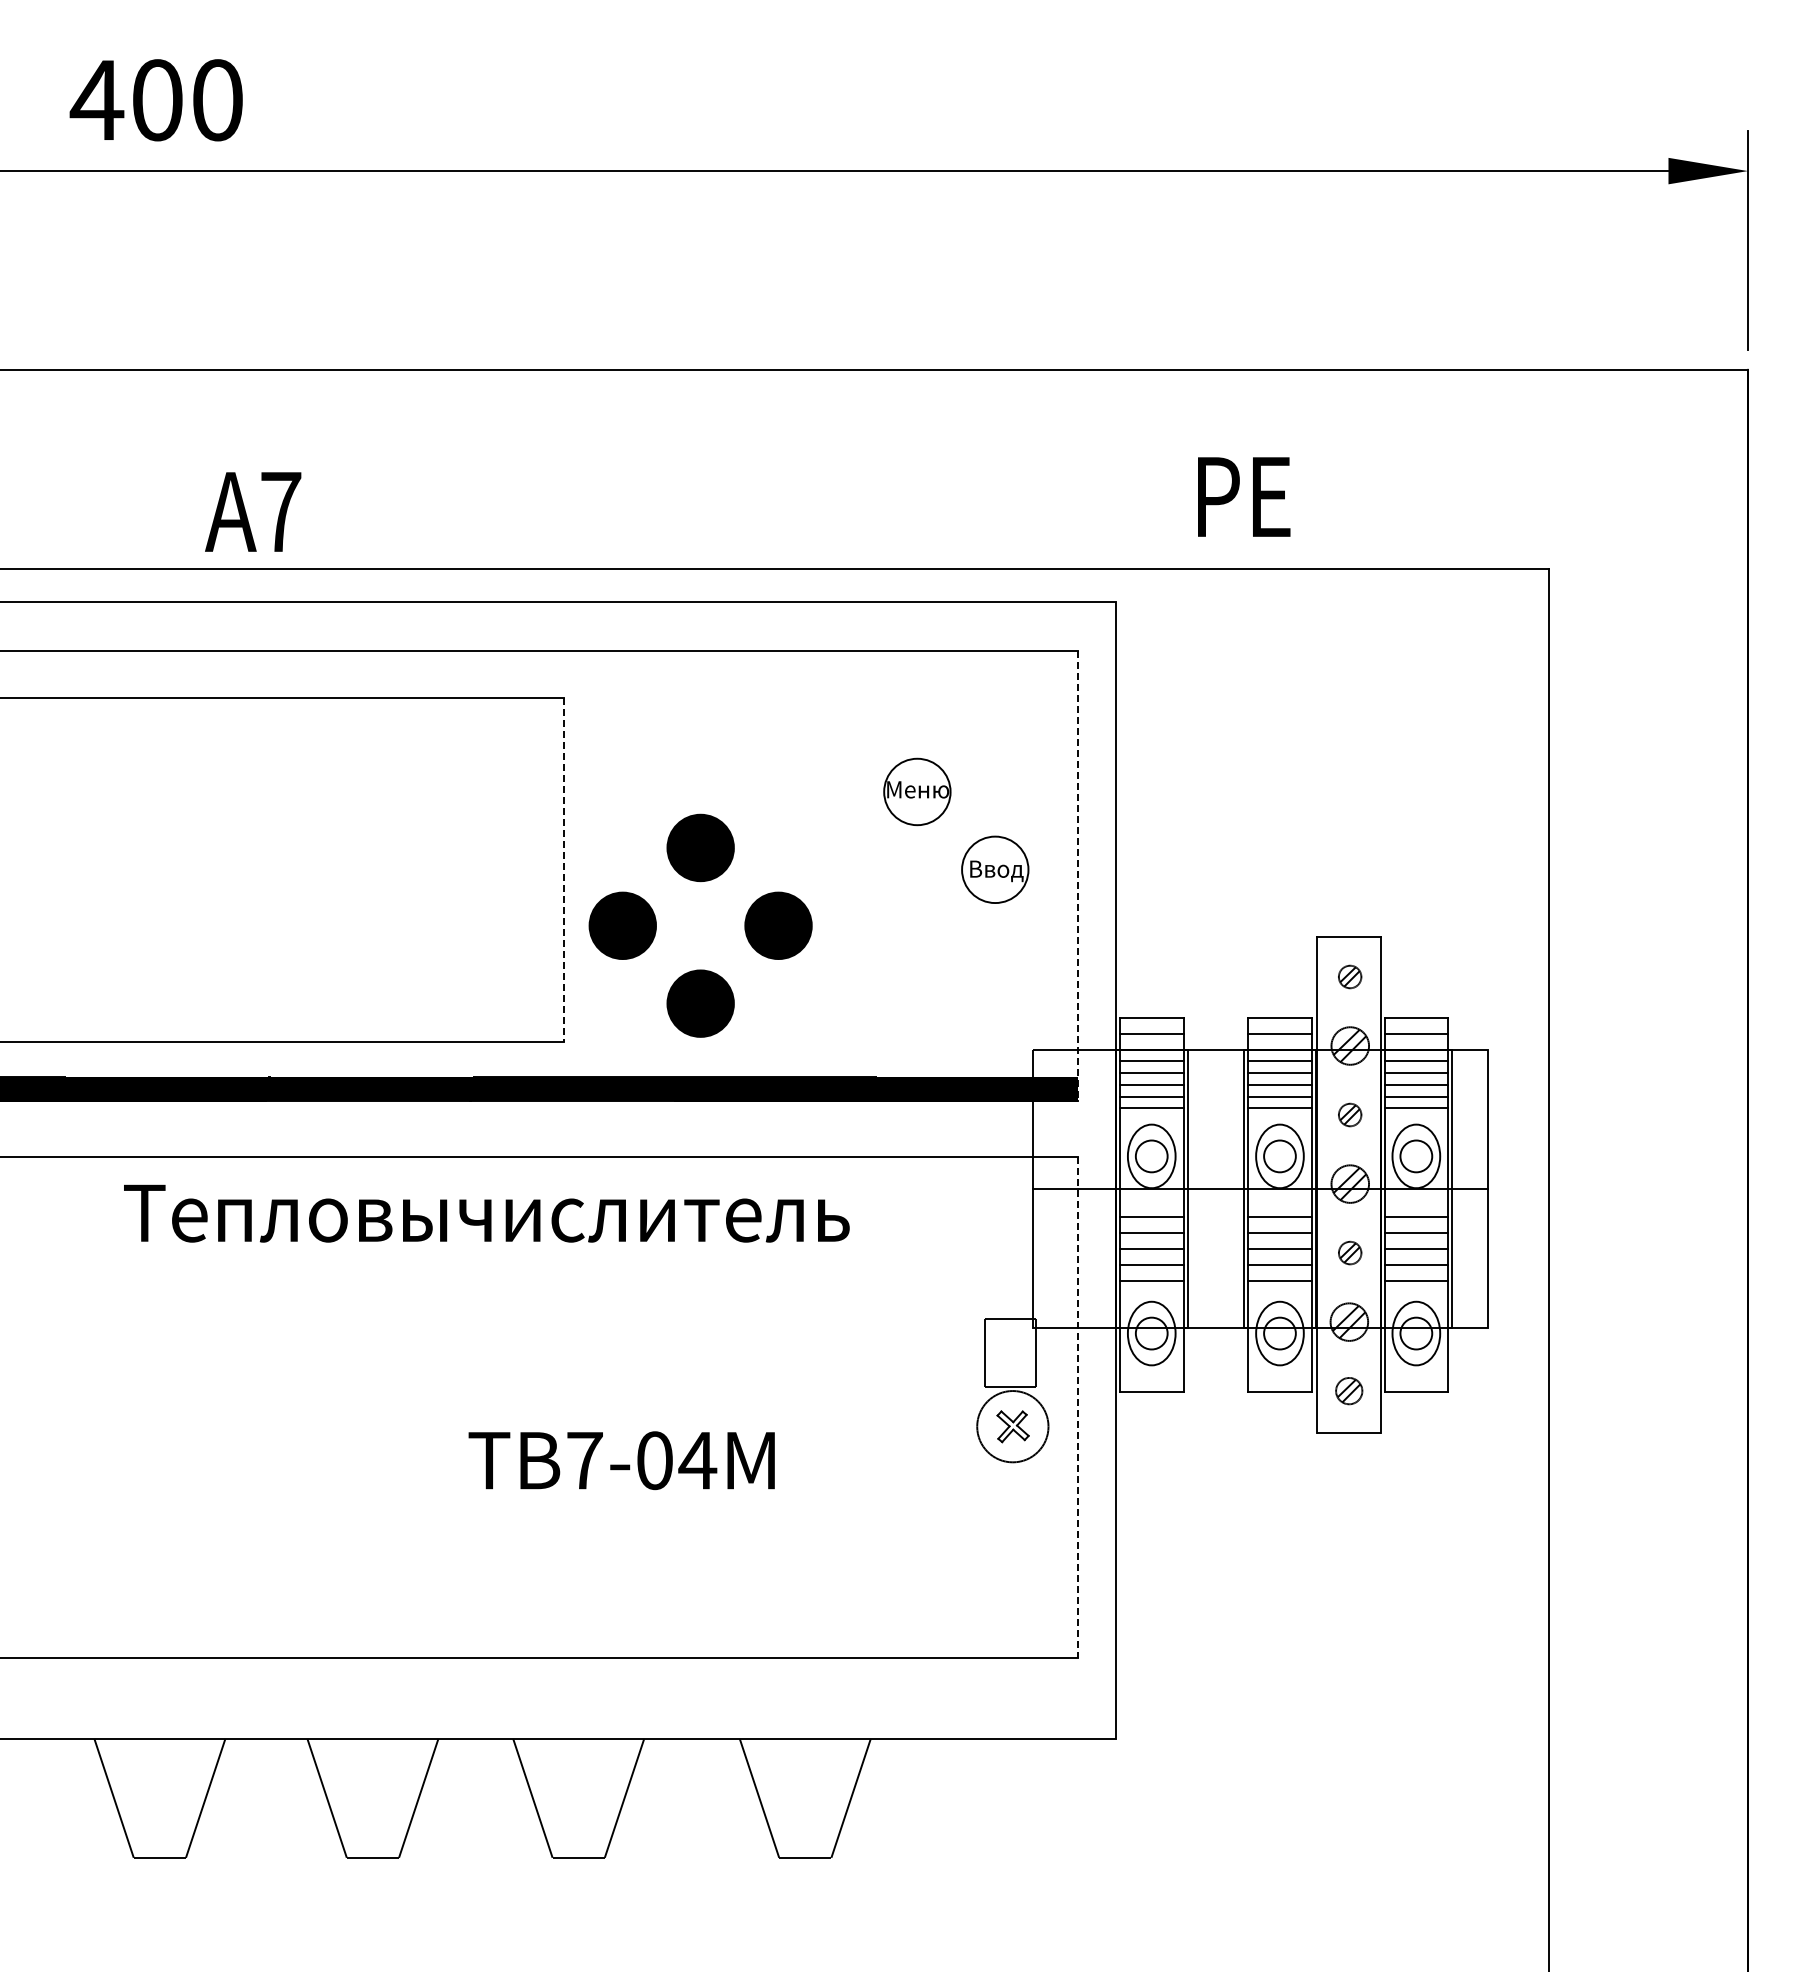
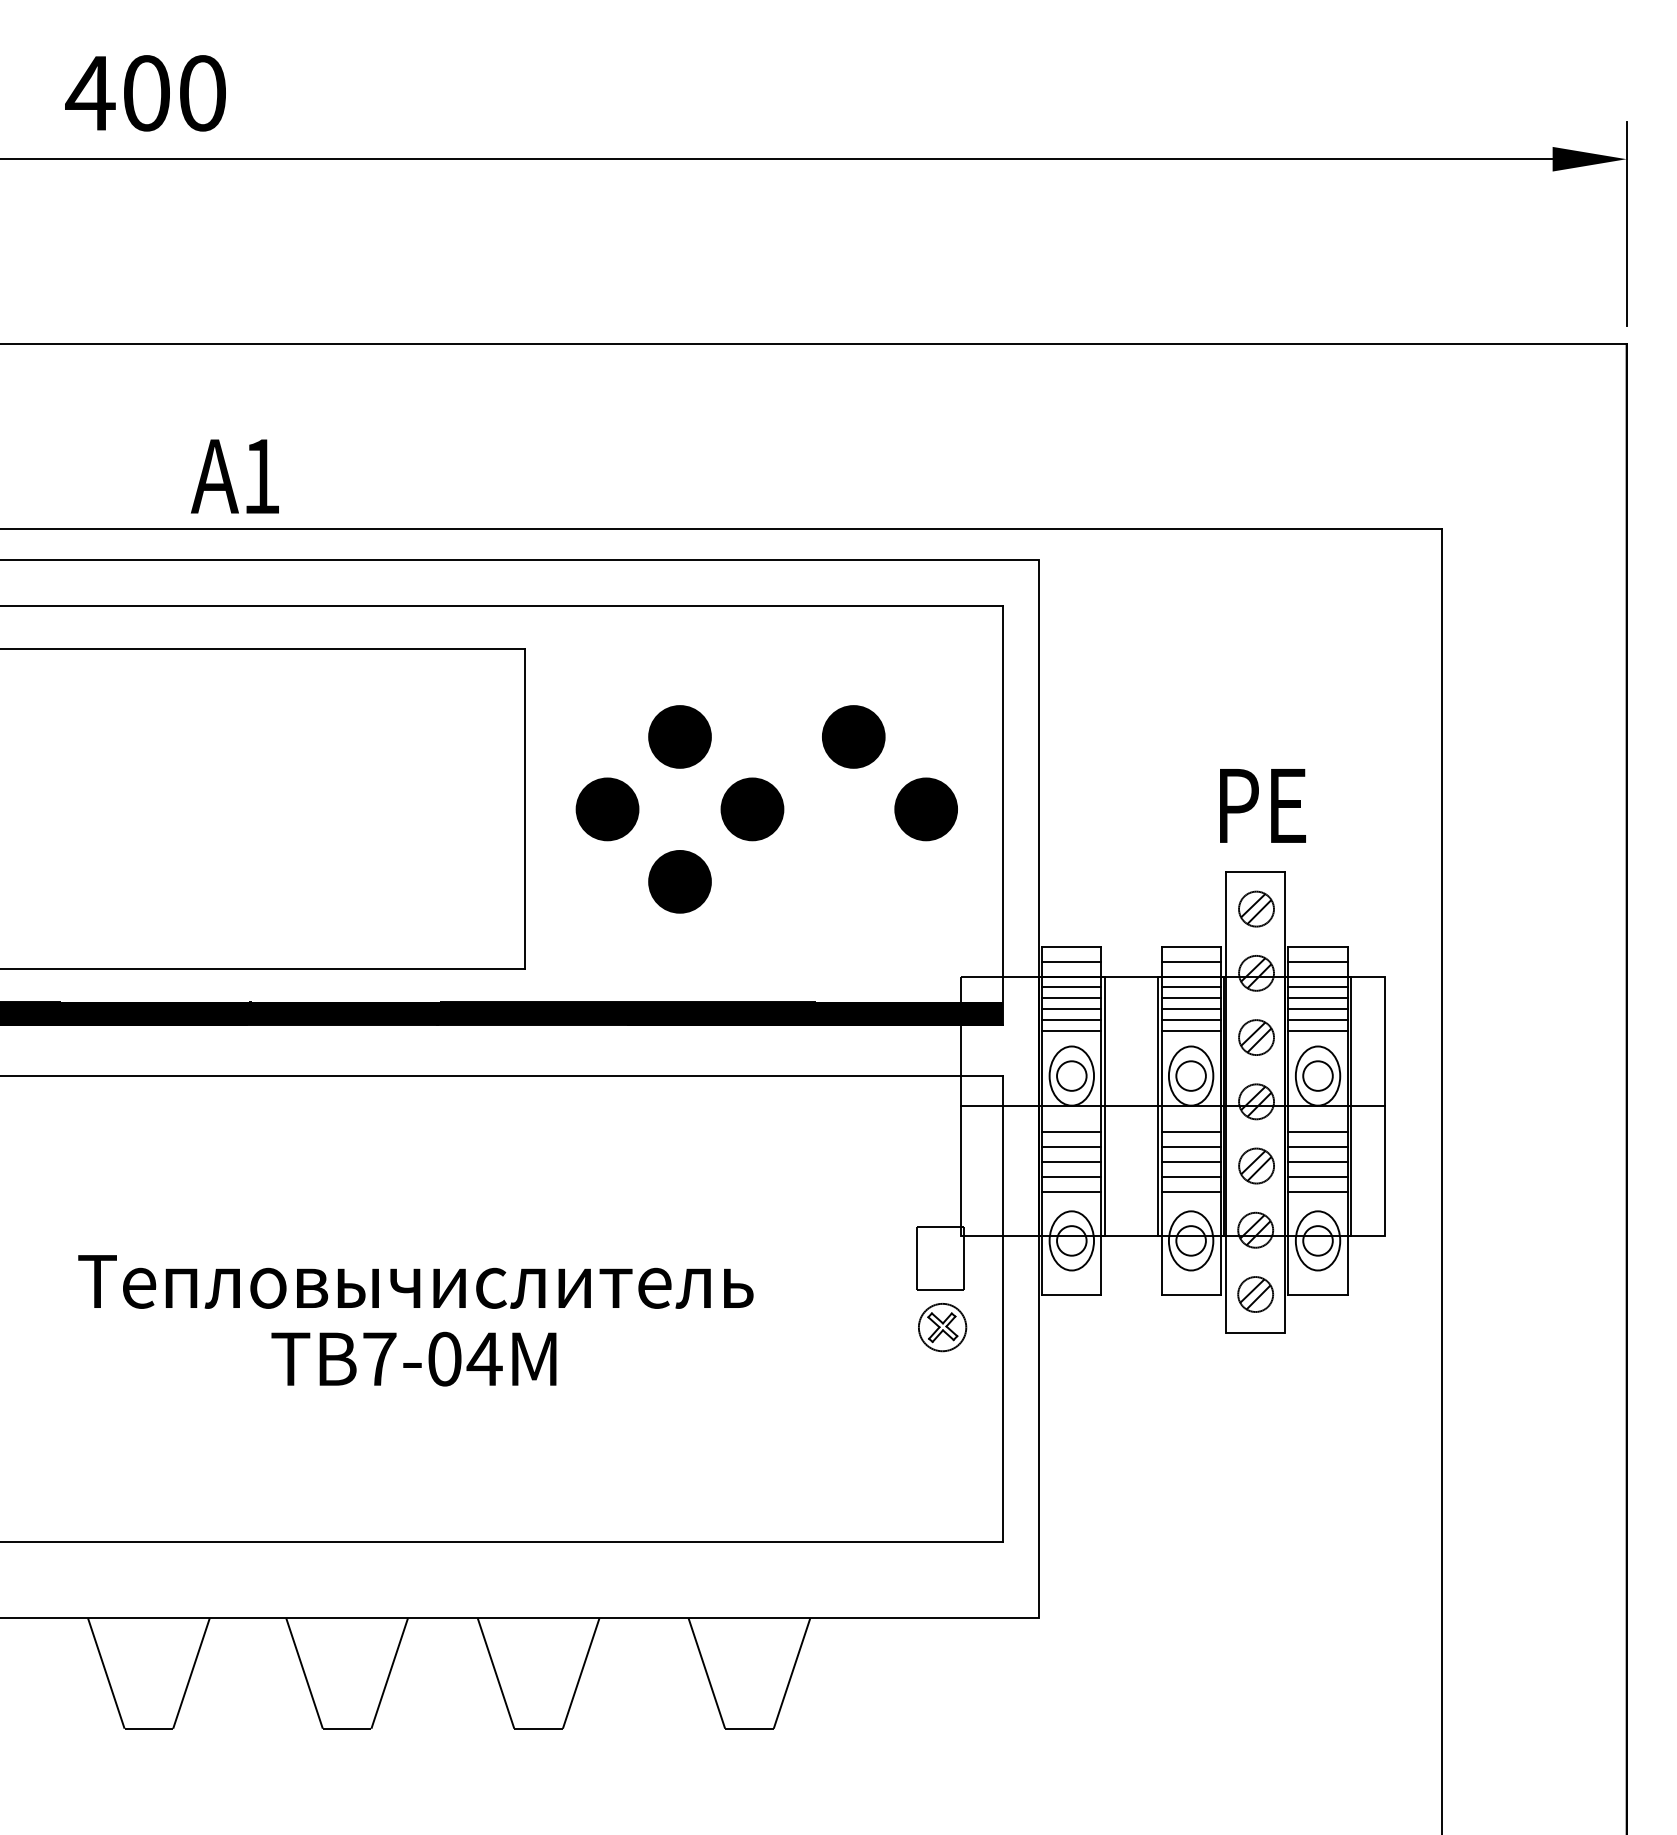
text: (1244, 496) -> (1263, 805), moved
text: (281, 511) -> (262, 475), A7 -> A1
fill: (917, 791) -> (853, 736), added
line: (563, 869) -> (524, 809), dashed -> solid
fill: (995, 869) -> (926, 809), added
line: (1077, 876) -> (1002, 815), dashed -> solid
part: (700, 882) -> (679, 769), moved
part: (1349, 976) -> (1255, 908), size x1.67
part: (1349, 1114) -> (1255, 1037), size x1.67
text: (486, 1213) -> (415, 1281), moved
part: (1349, 1252) -> (1255, 1165), size x1.67
part: (1348, 1390) -> (1254, 1293), size x1.43
line: (1077, 1407) -> (1002, 1309), dashed -> solid
circle: (1012, 1426) -> (942, 1327), size x0.71
text: (621, 1460) -> (413, 1359), moved

